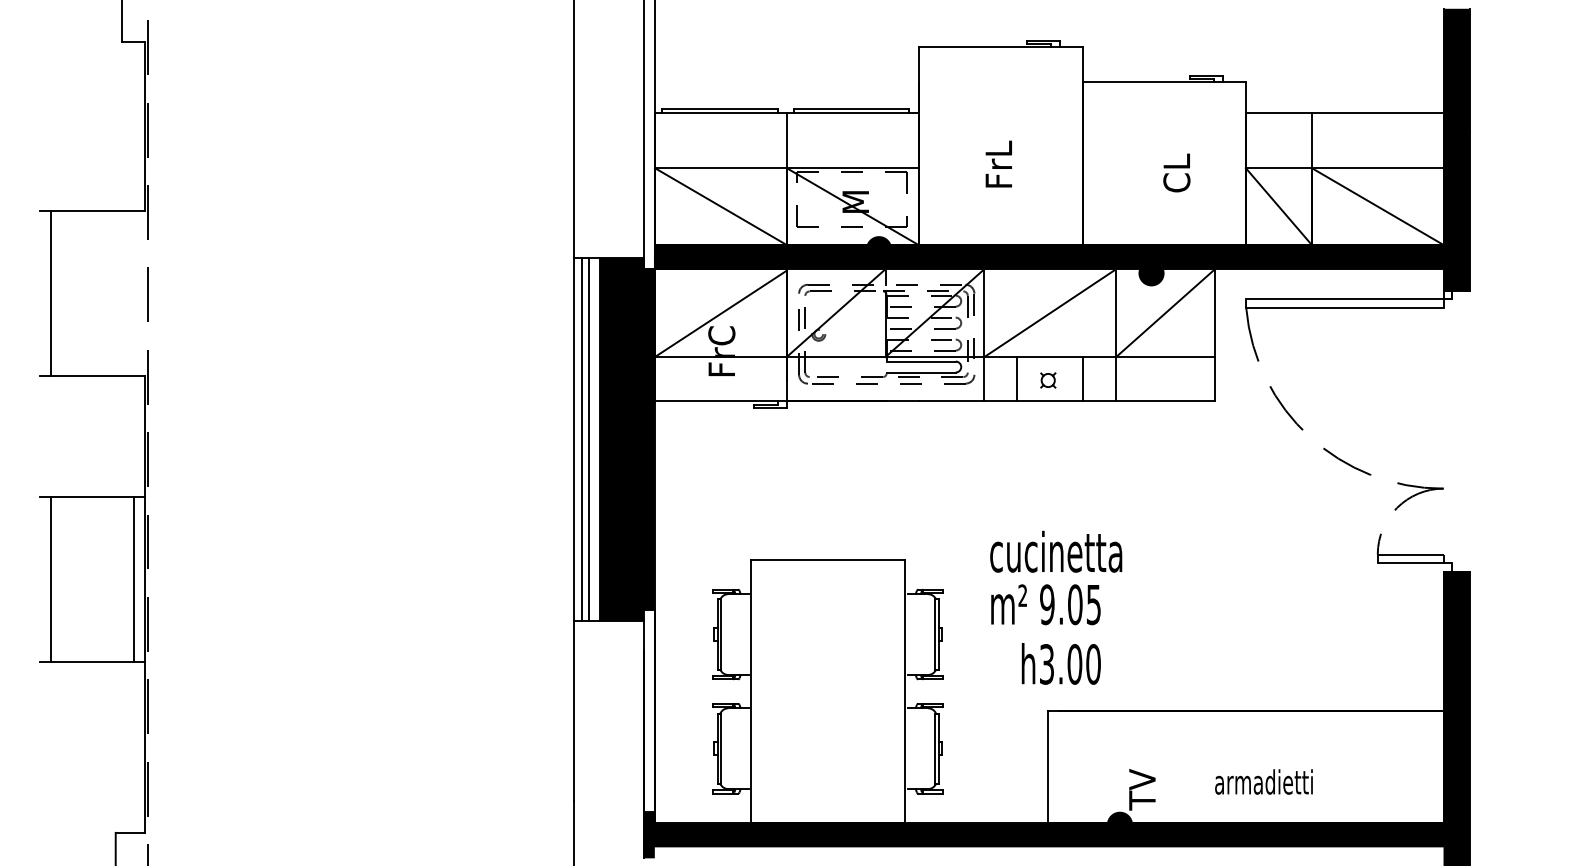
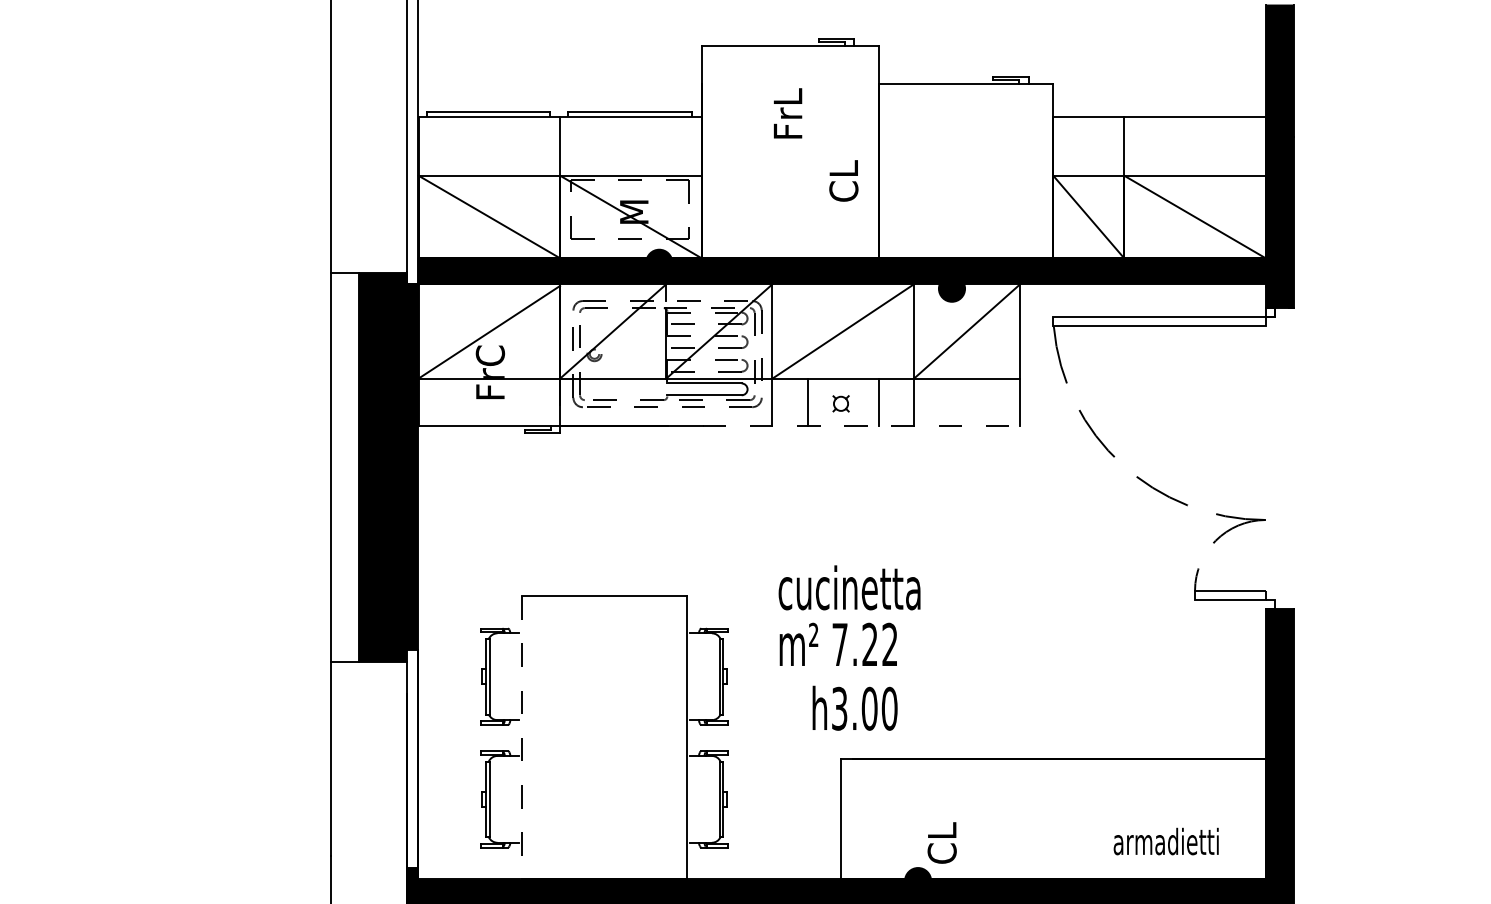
text: (998, 163) -> (787, 112), moved
text: (1176, 172) -> (843, 180), moved
line: (1067, 401) -> (861, 426), solid -> dashed
line: (582, 439) -> (340, 467), removed
line: (588, 439) -> (347, 467), removed
text: (1070, 604) -> (864, 644), 9.05 -> 7.22
line: (751, 691) -> (522, 737), solid -> dashed
text: (1263, 781) -> (1165, 841), moved
text: (1142, 789) -> (942, 843), TV -> CL

